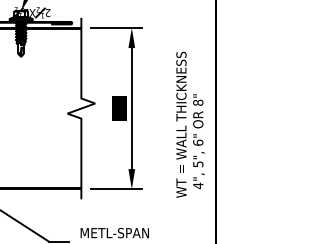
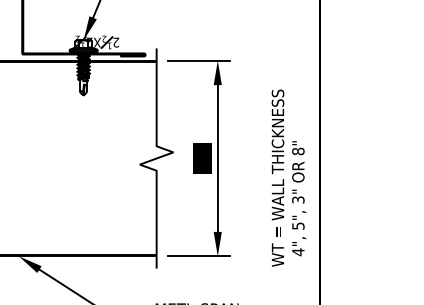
text: (198, 142) -> (298, 199), 6" -> 3"

